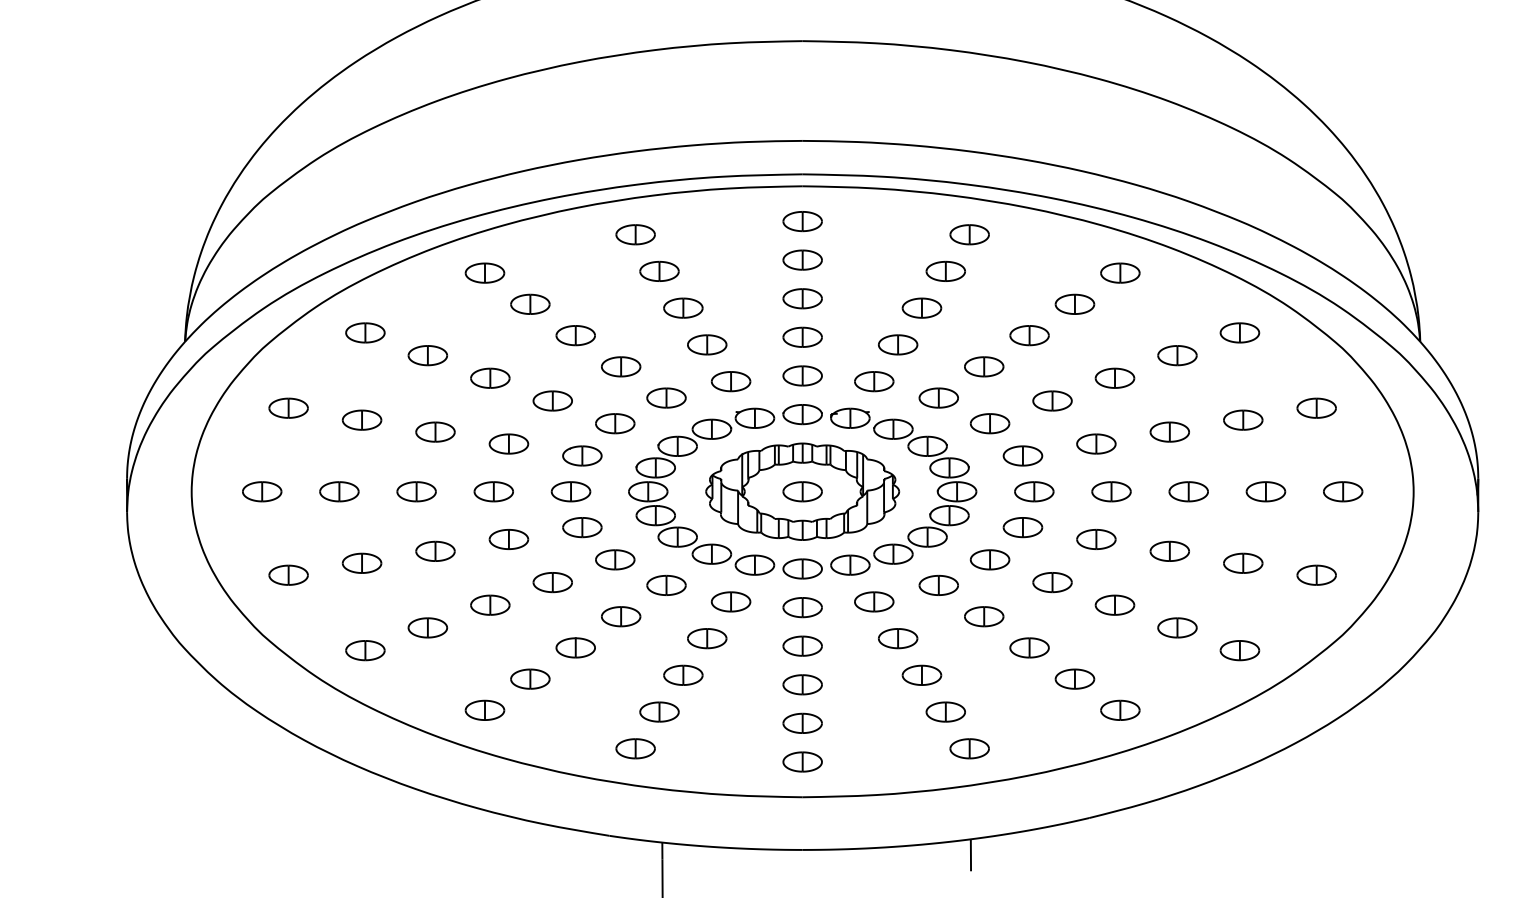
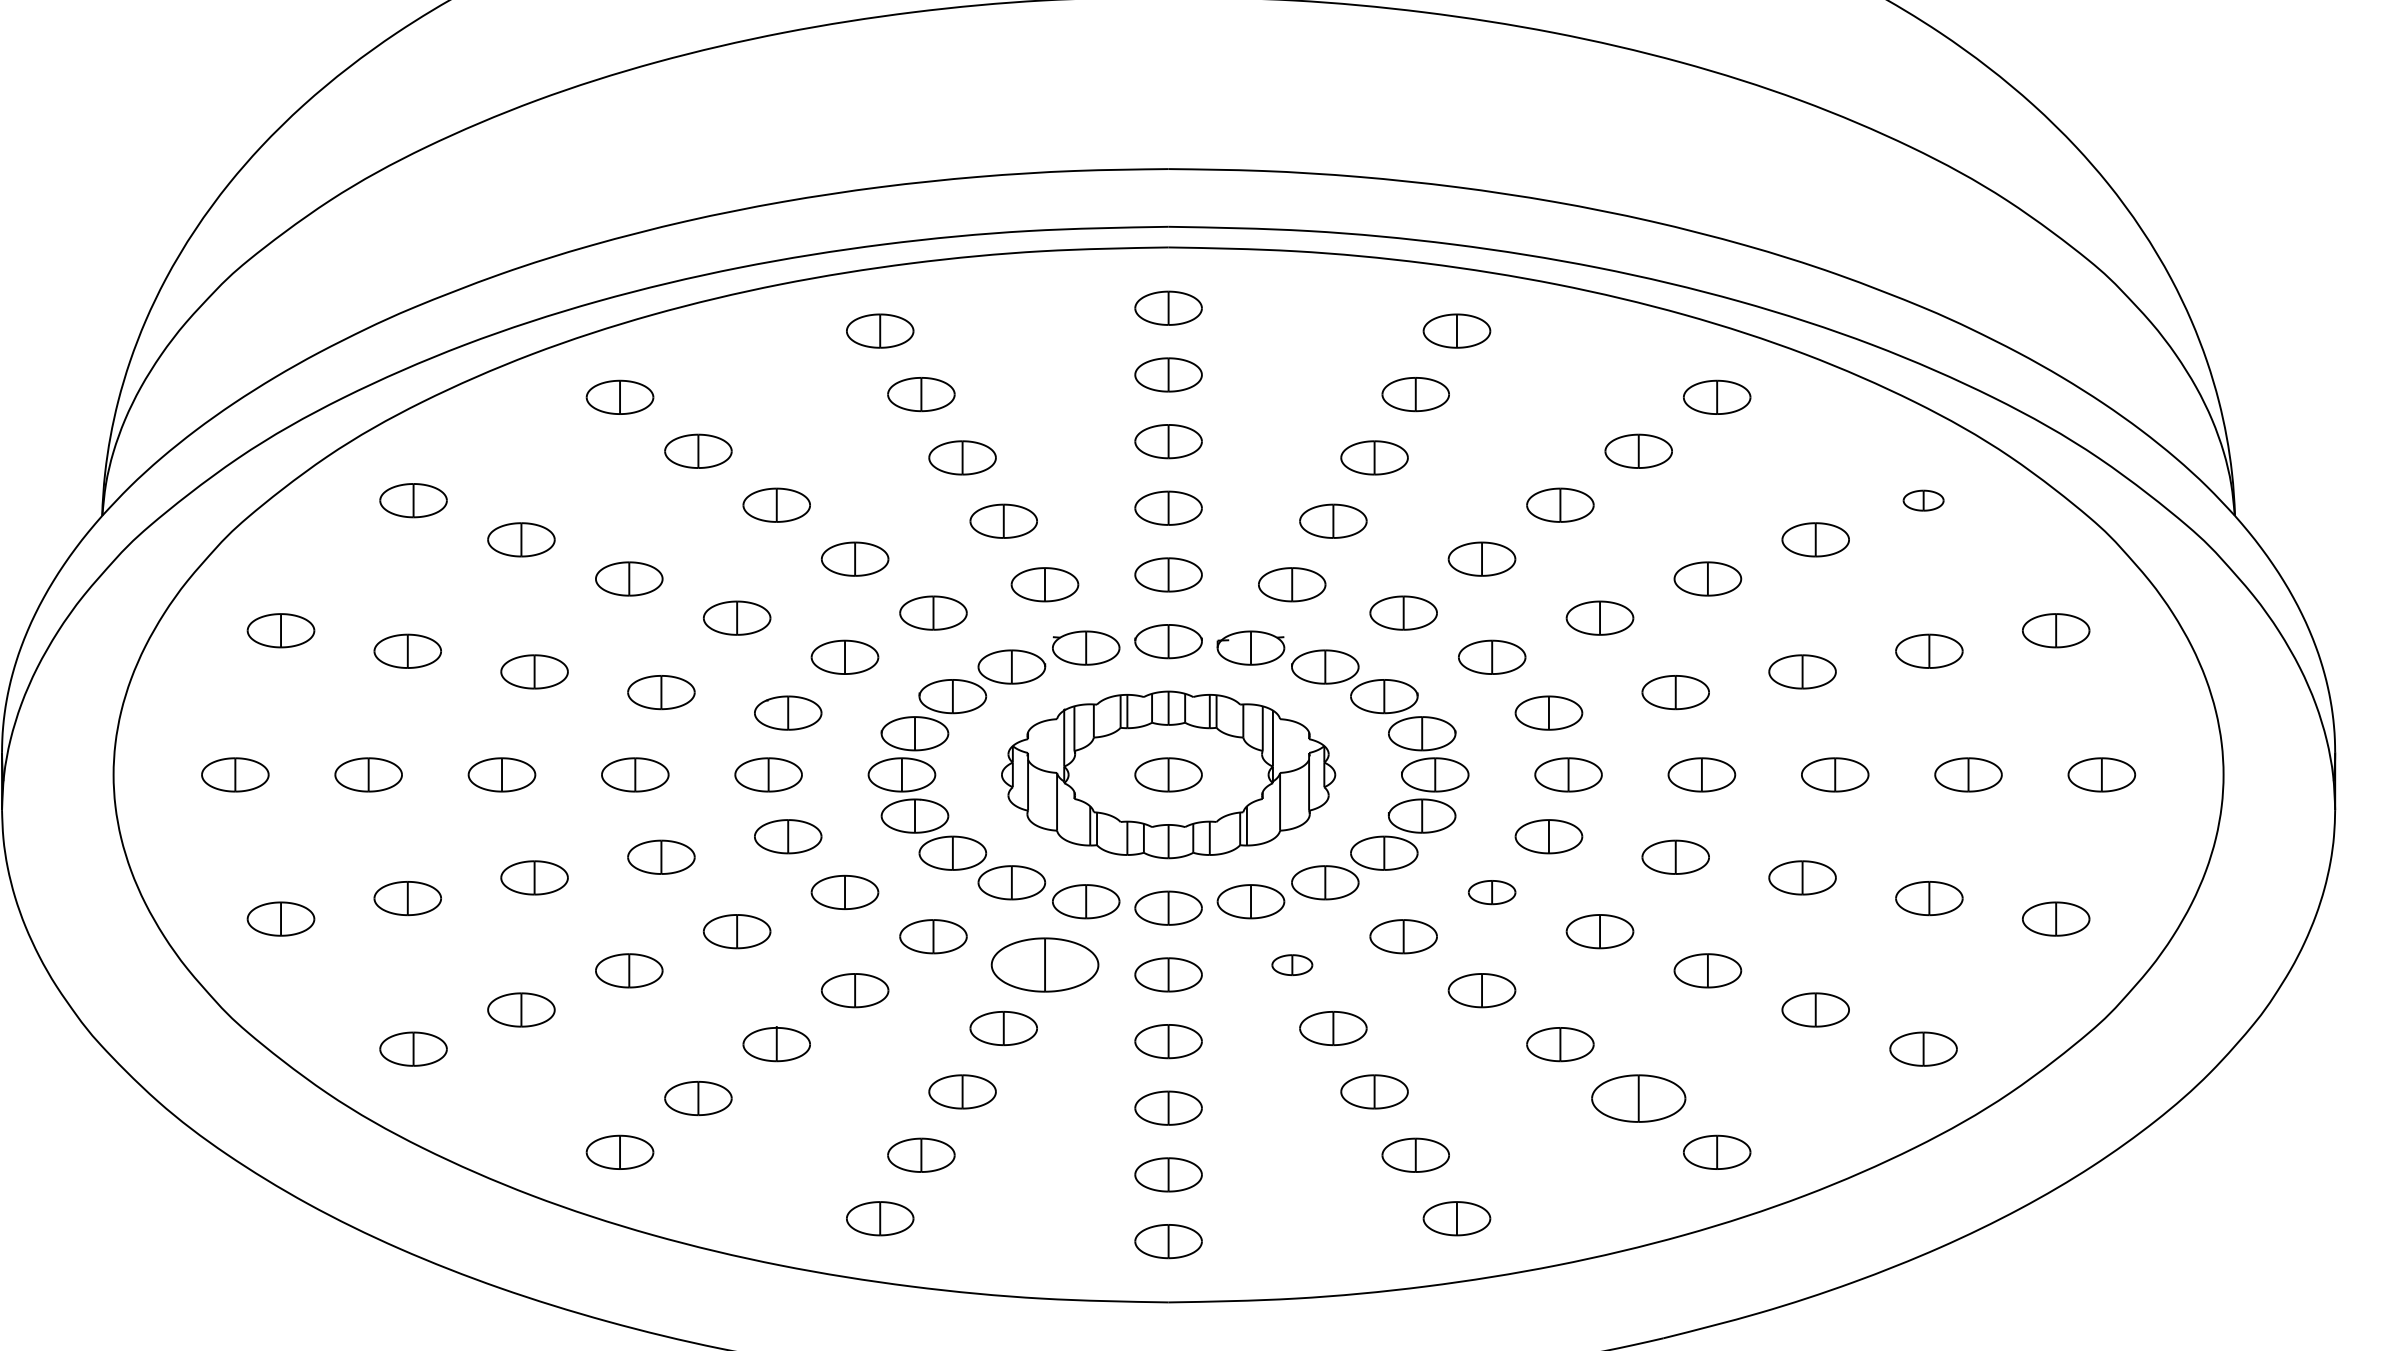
part: (1239, 332) -> (1922, 499), size x0.6
part: (989, 559) -> (1491, 891), size x0.7
part: (730, 601) -> (1043, 964), size x1.6
part: (874, 601) -> (1292, 964), size x0.6
part: (1074, 678) -> (1637, 1097), size x1.4

